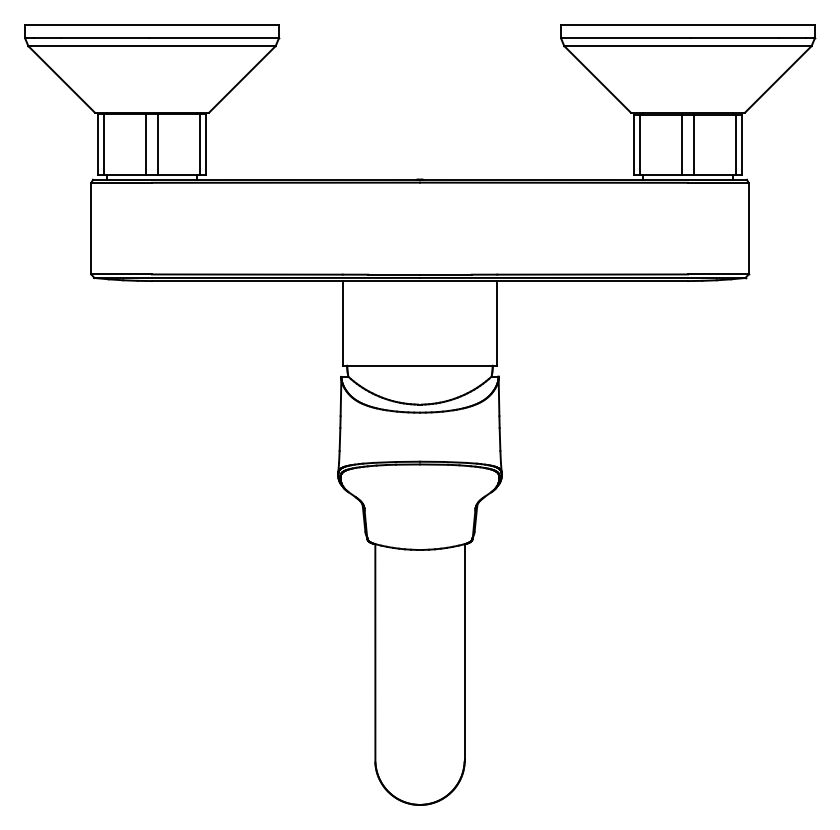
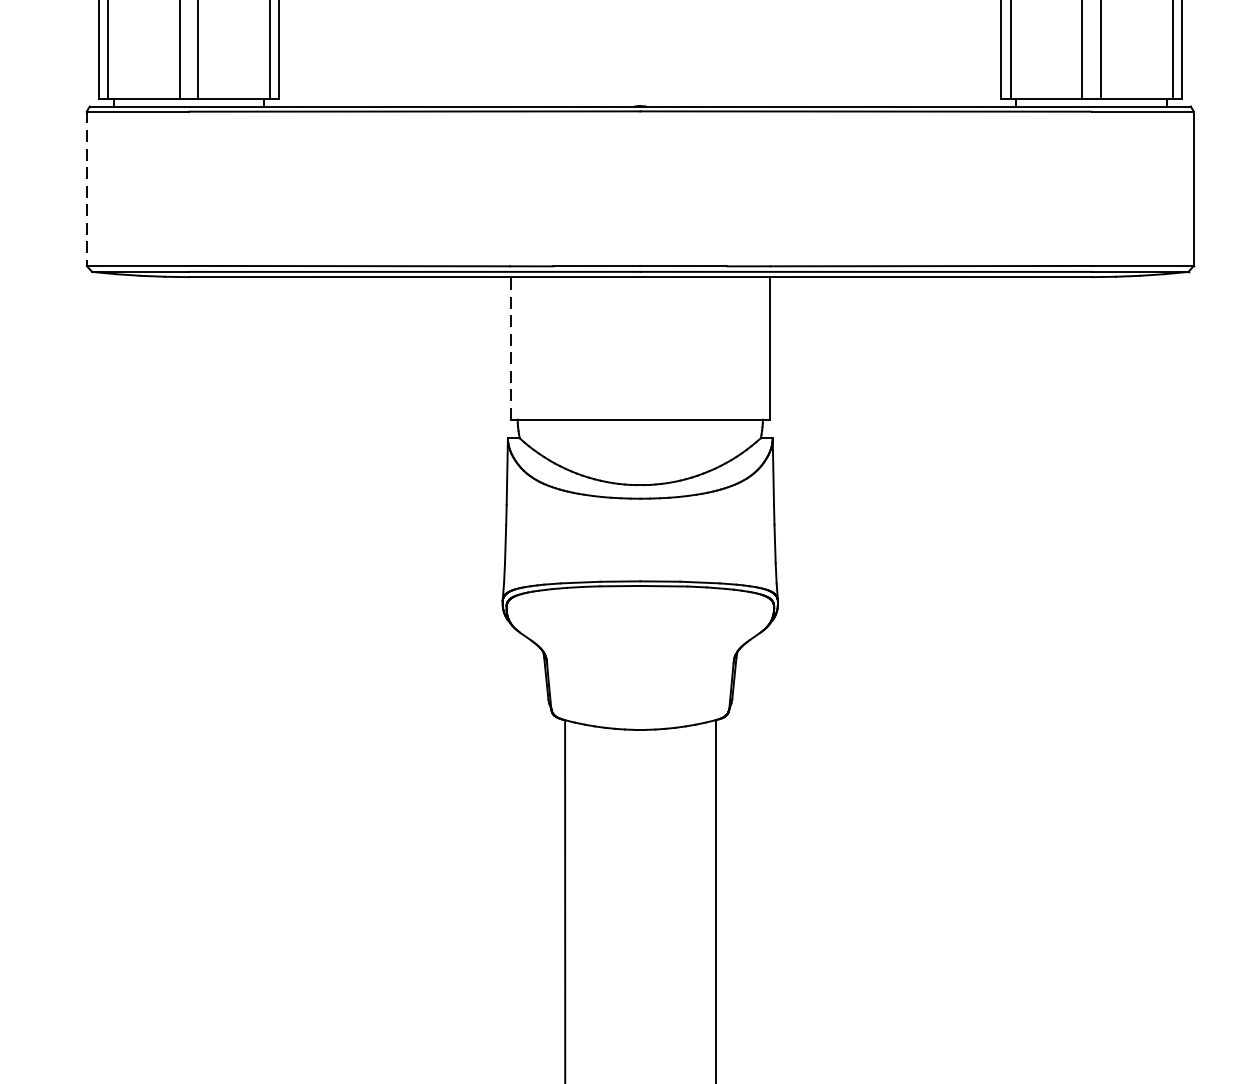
line: (91, 228) -> (87, 188), solid -> dashed
line: (343, 322) -> (511, 346), solid -> dashed

